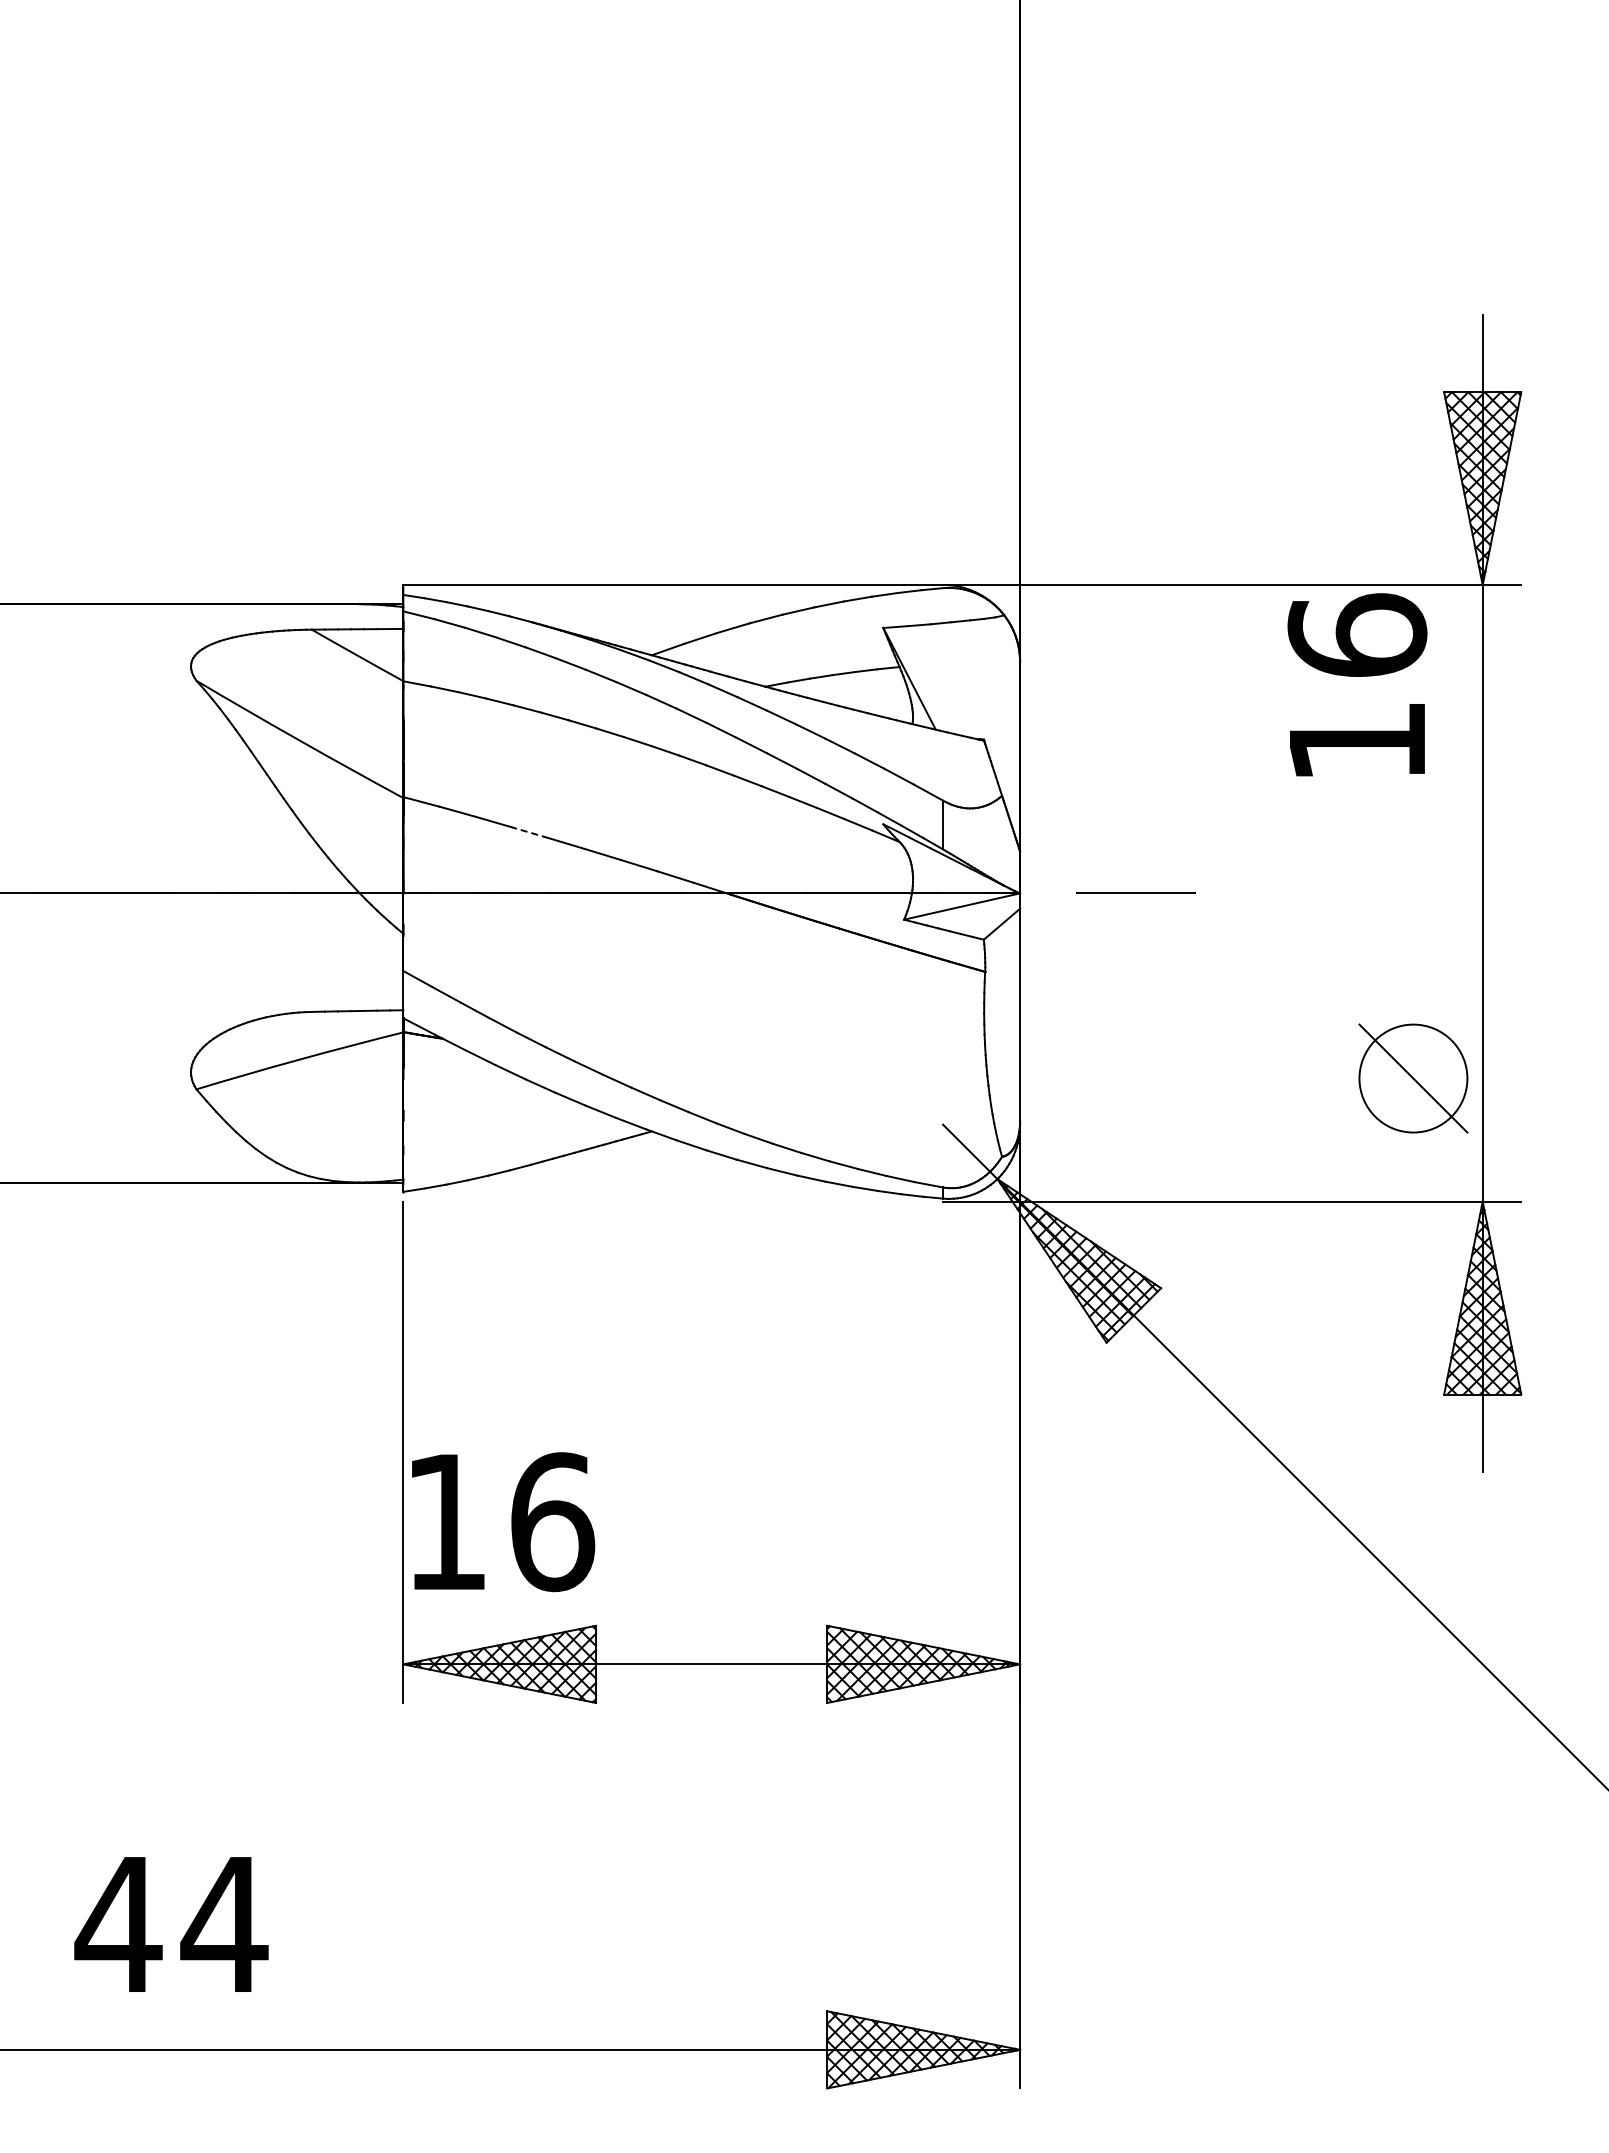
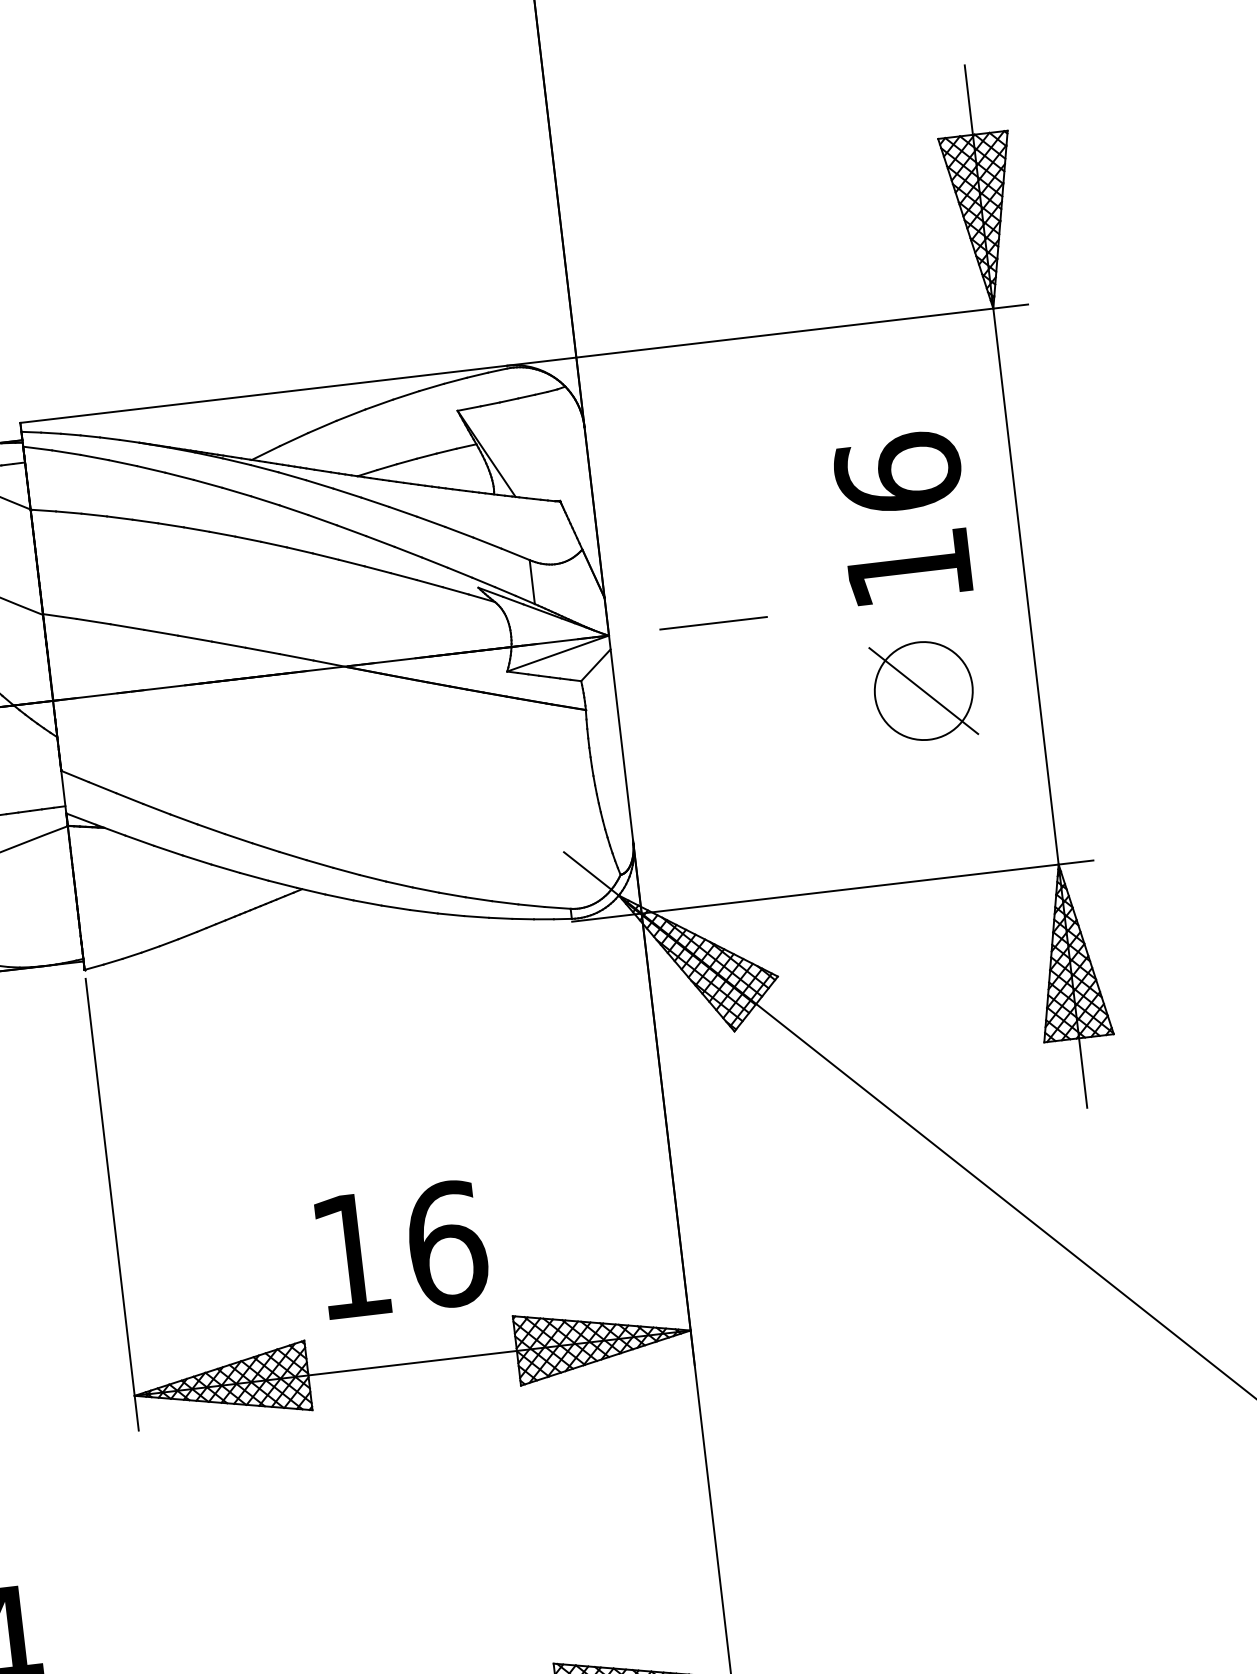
text: (1357, 684) -> (903, 517), moved
line: (530, 832) -> (161, 632), dashed -> solid
part: (1413, 1078) -> (923, 690), moved
text: (503, 1522) -> (402, 1250), moved

